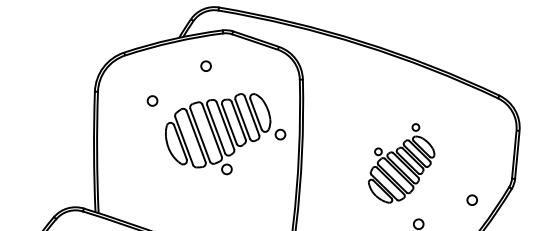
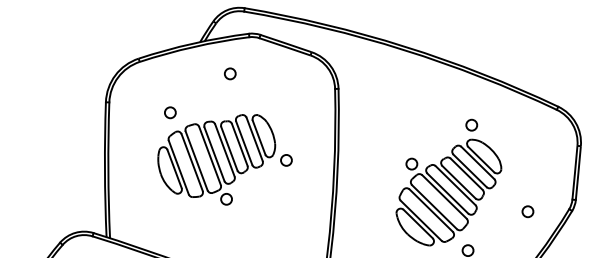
part: (225, 133) -> (224, 159), moved
part: (401, 163) -> (448, 182), size x1.43
circle: (471, 199) -> (527, 211), moved

